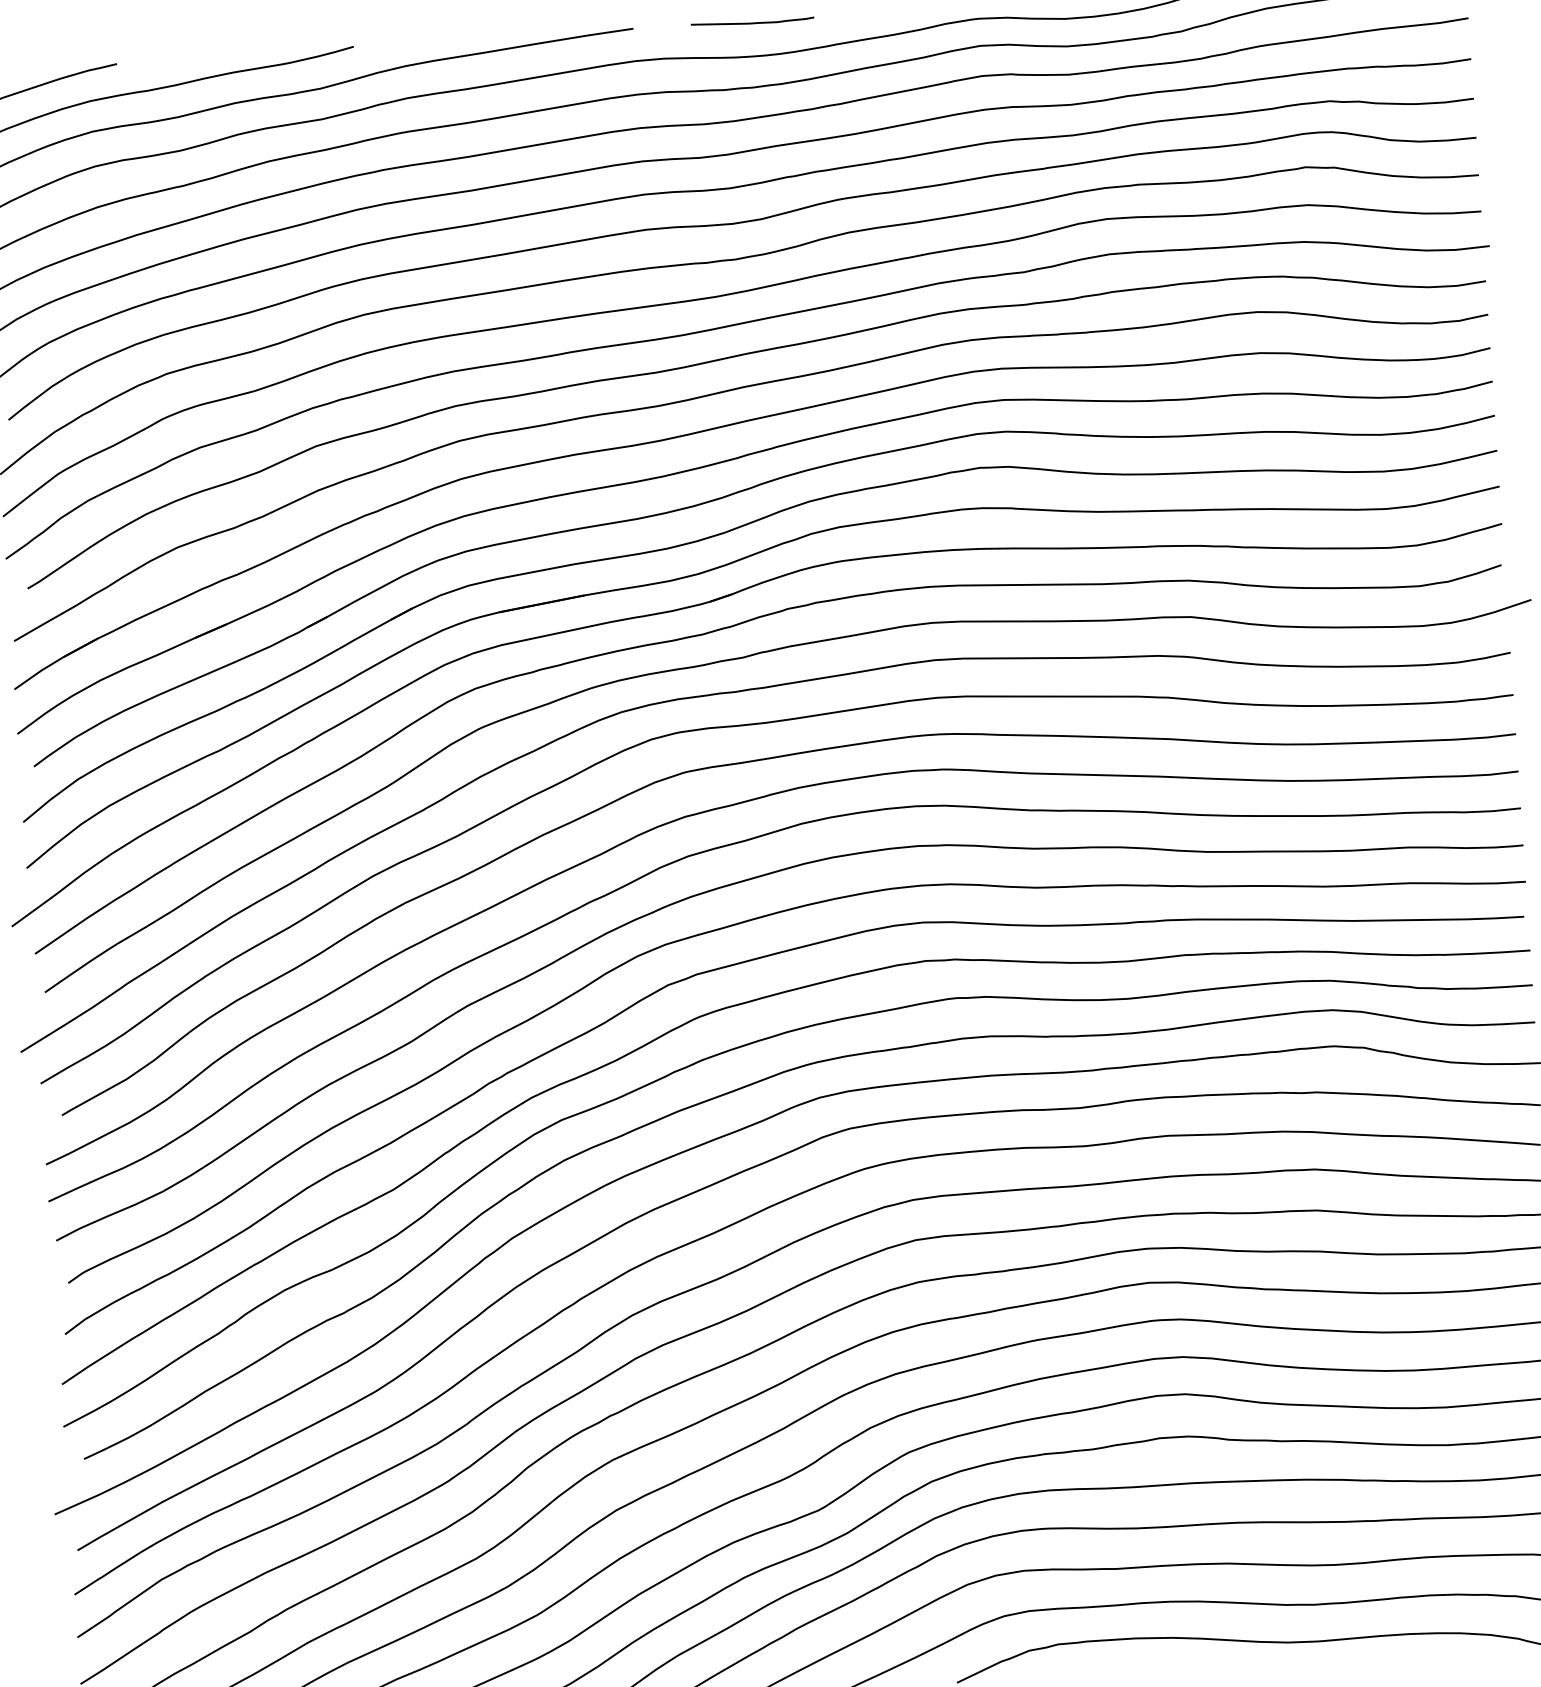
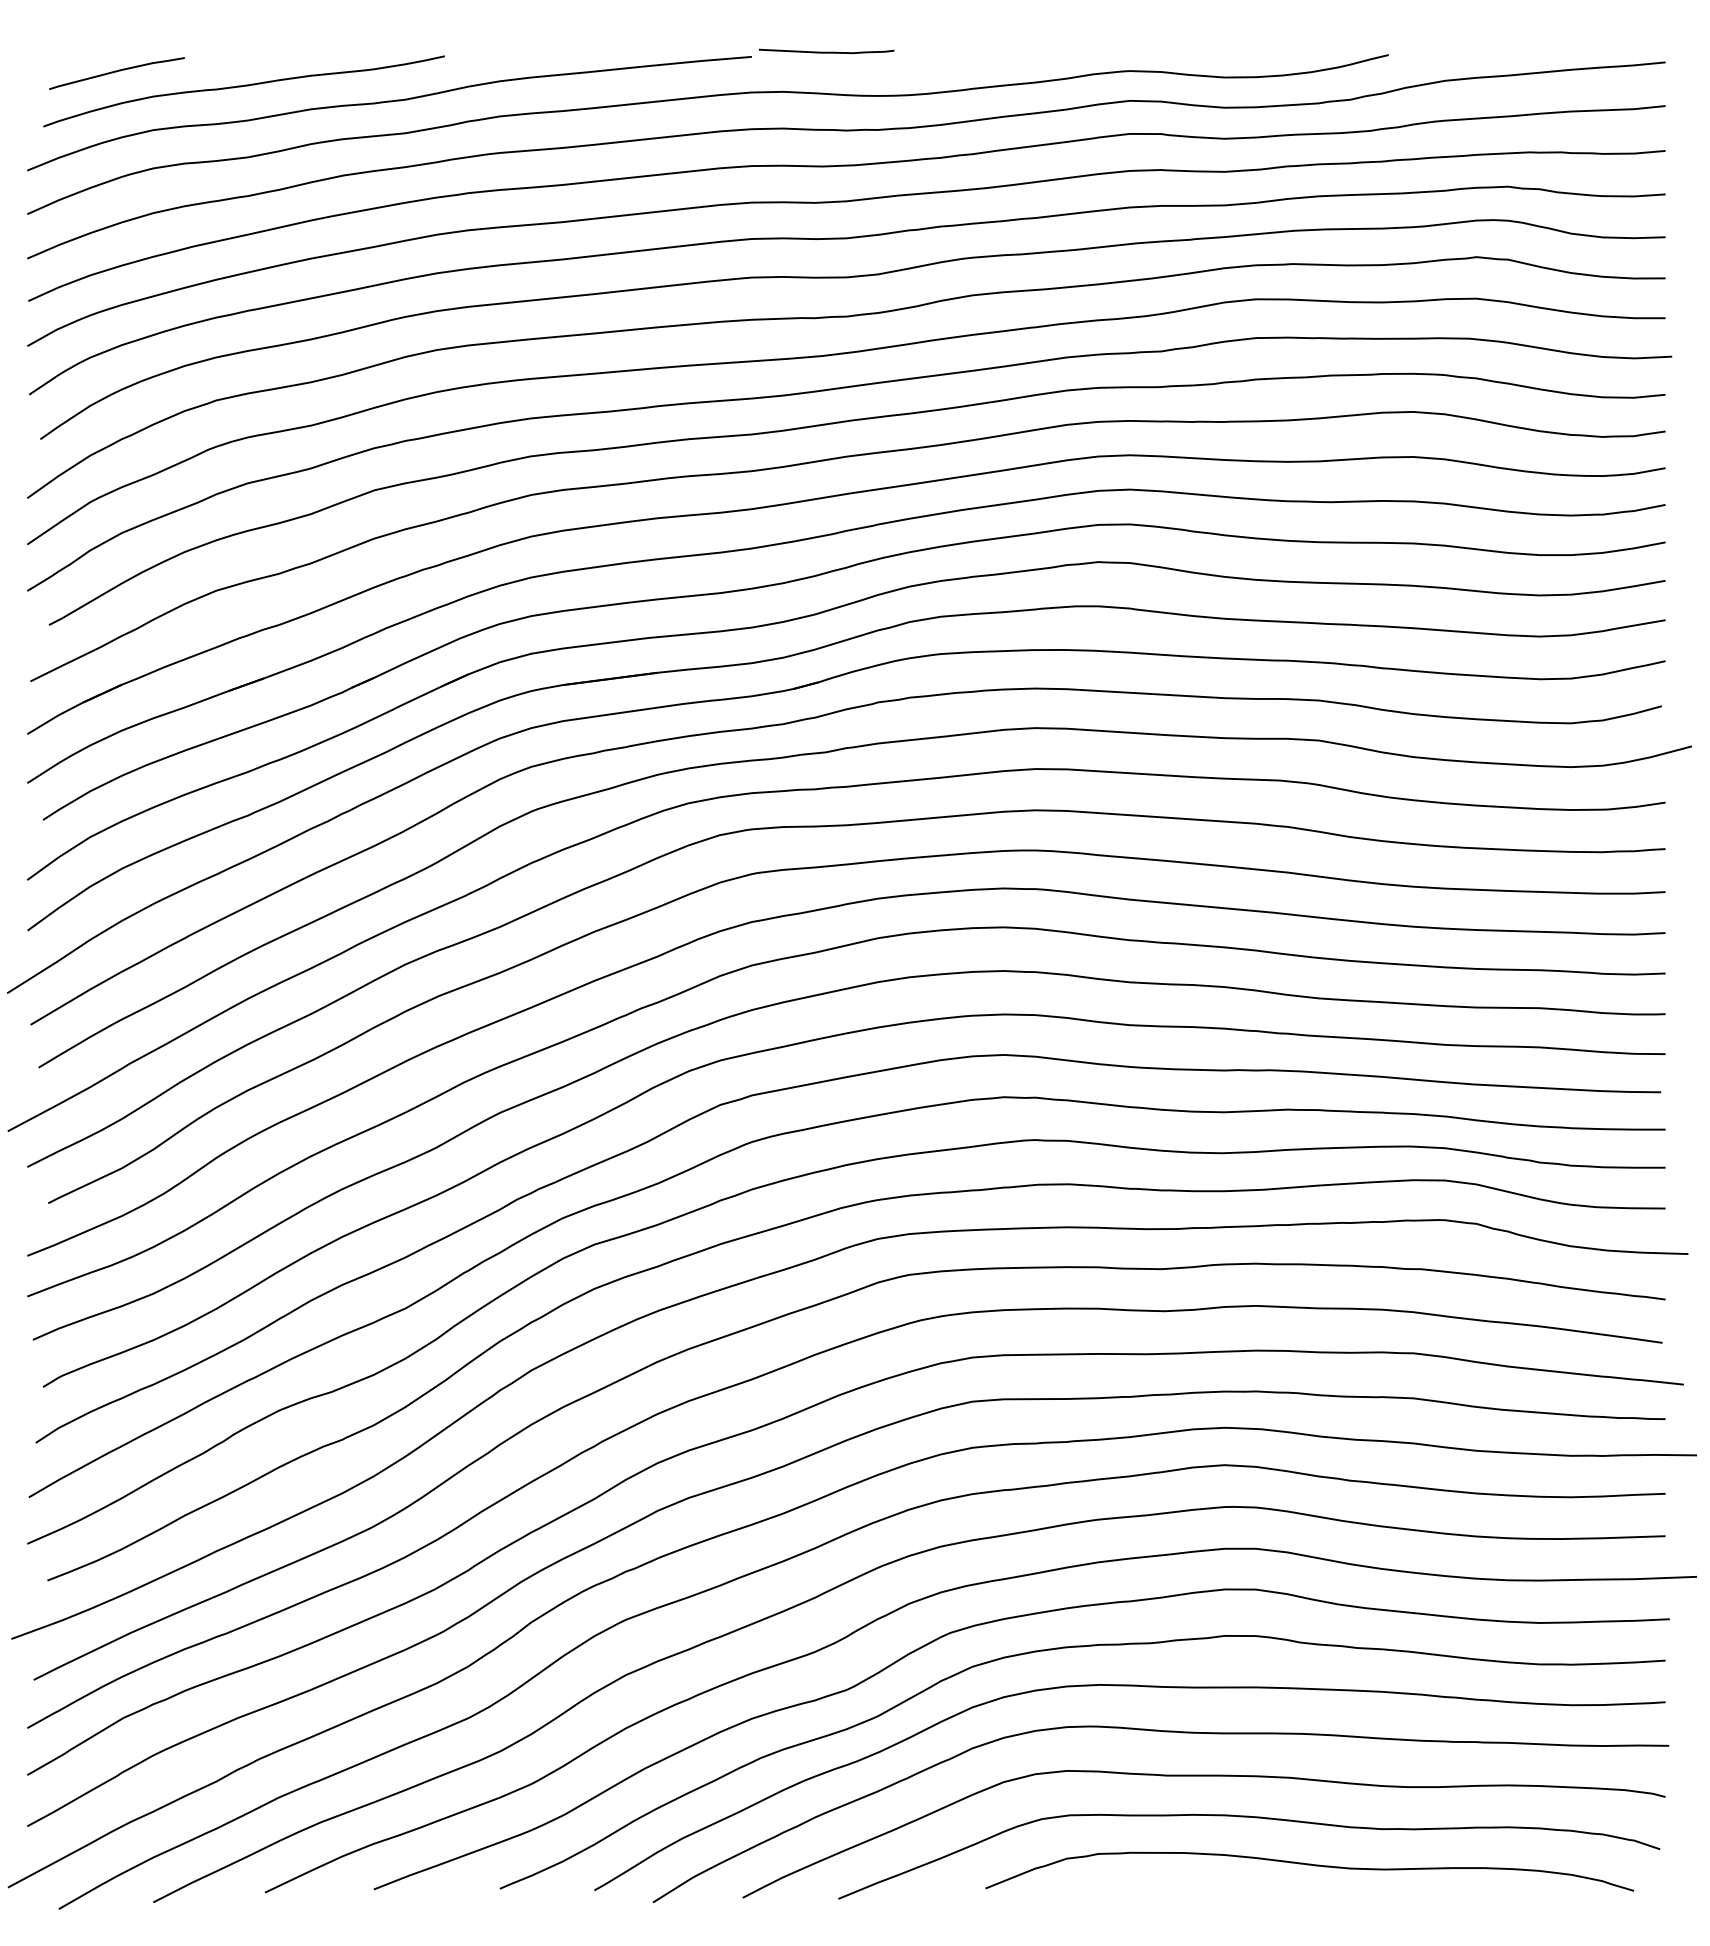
curve: (752, 22) -> (826, 51), moved

